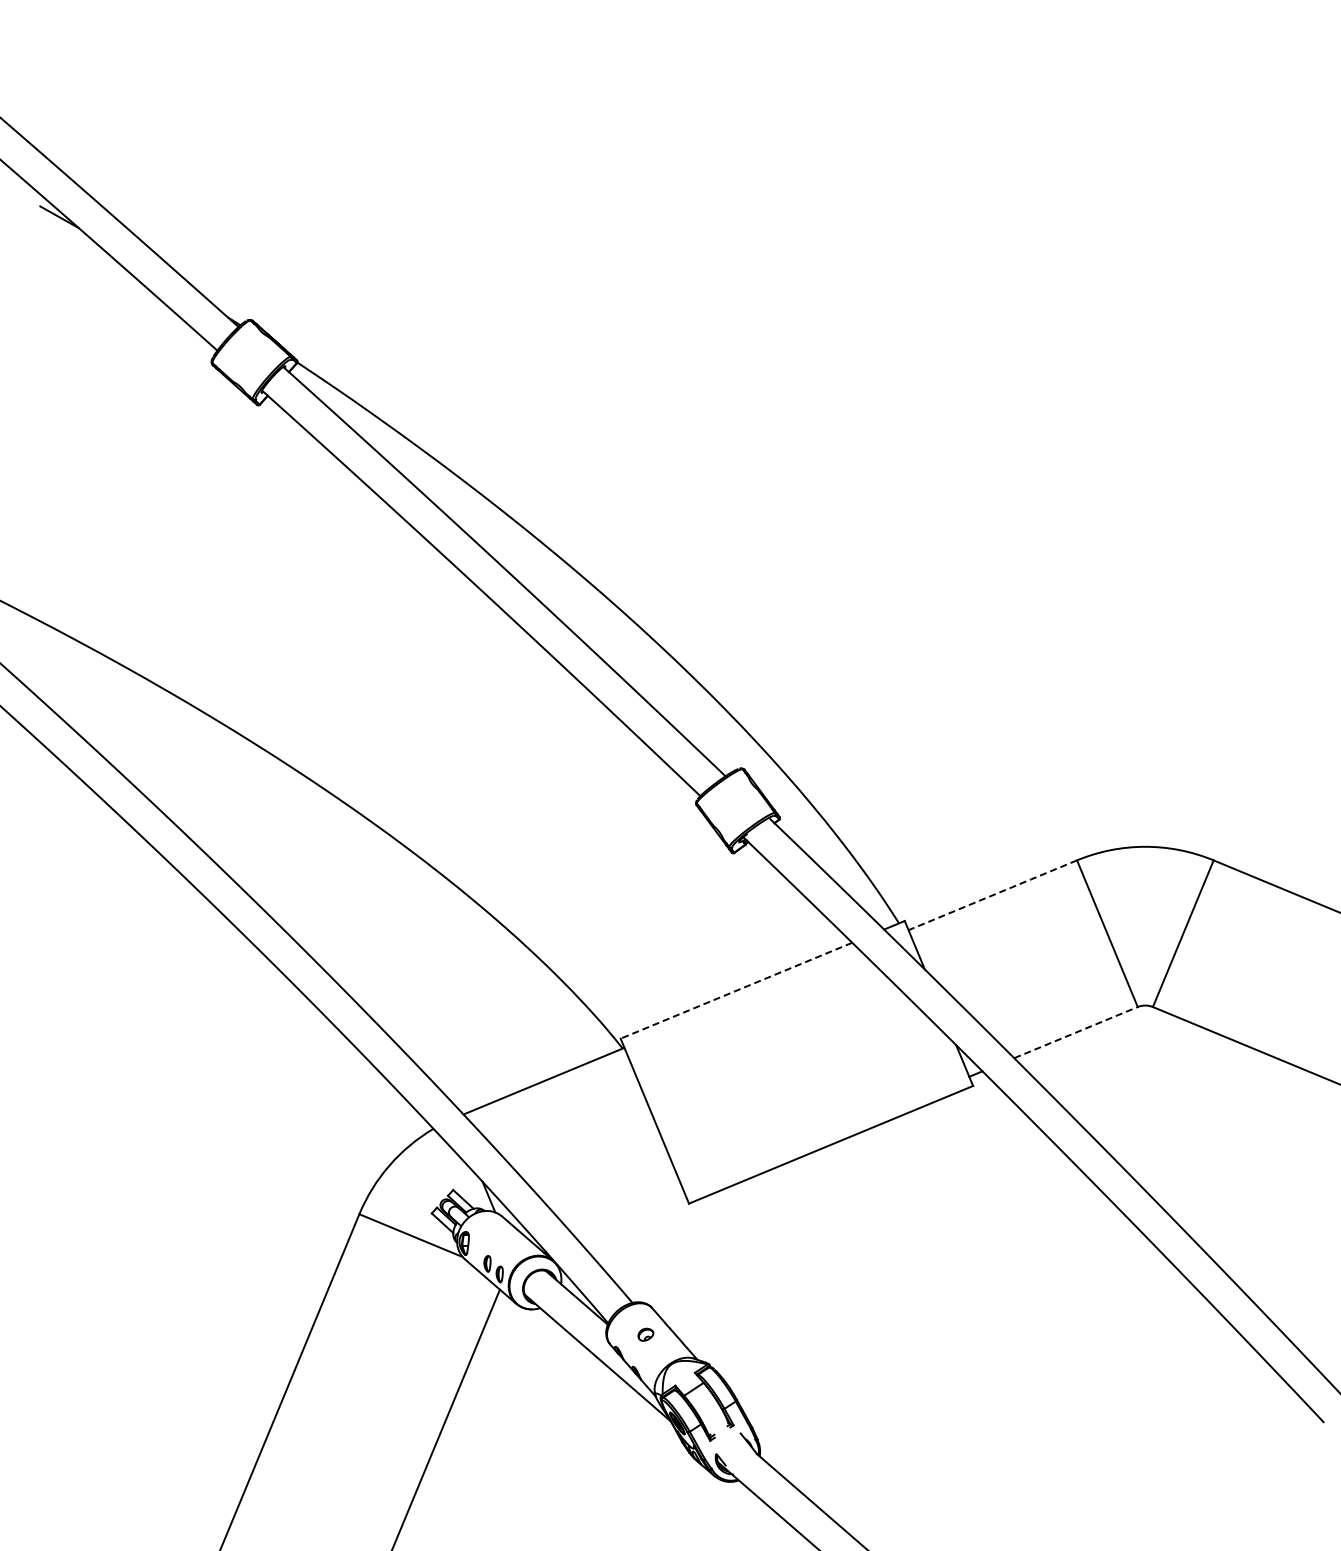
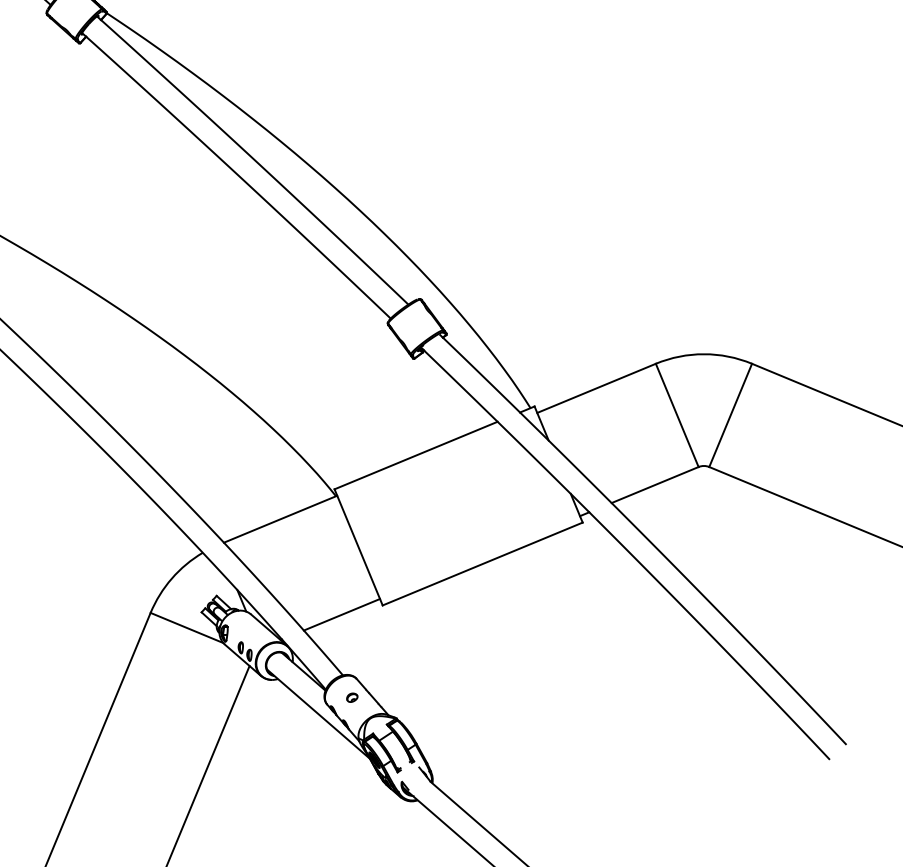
line: (992, 895) -> (596, 388), dashed -> solid
line: (736, 990) -> (416, 455), dashed -> solid
line: (1075, 1032) -> (654, 484), dashed -> solid
line: (631, 1216) -> (342, 614), added

